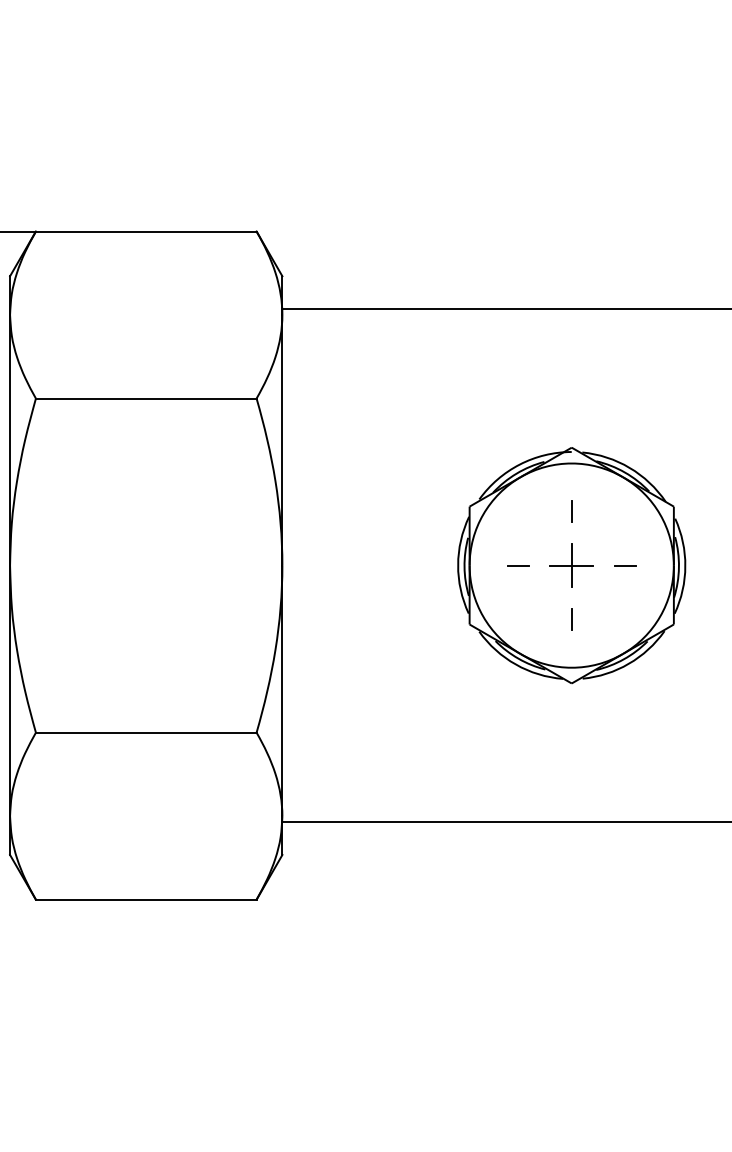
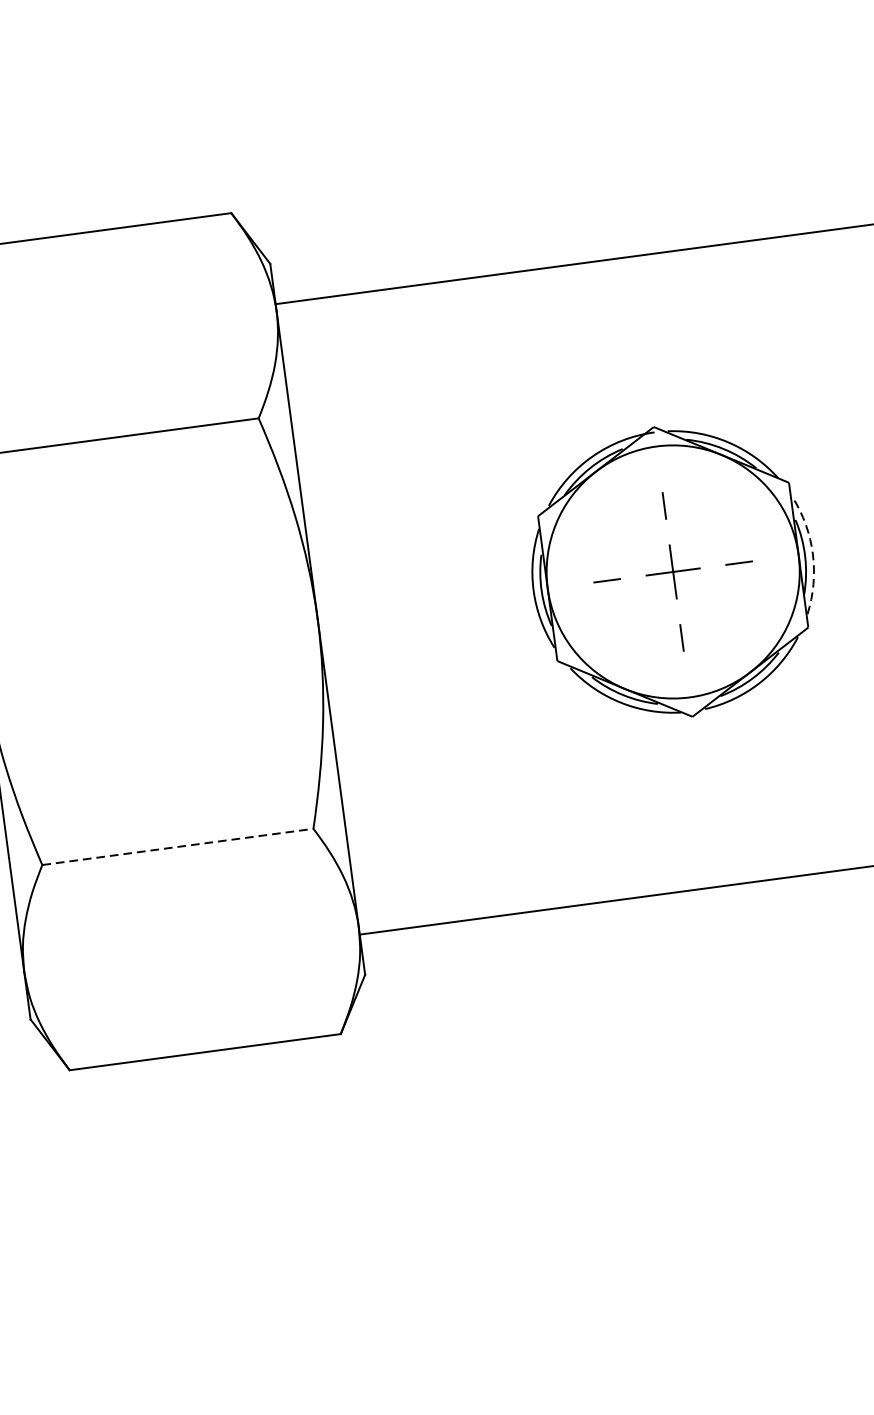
arc: (685, 566) -> (813, 554), solid -> dashed
line: (146, 732) -> (178, 846), solid -> dashed

